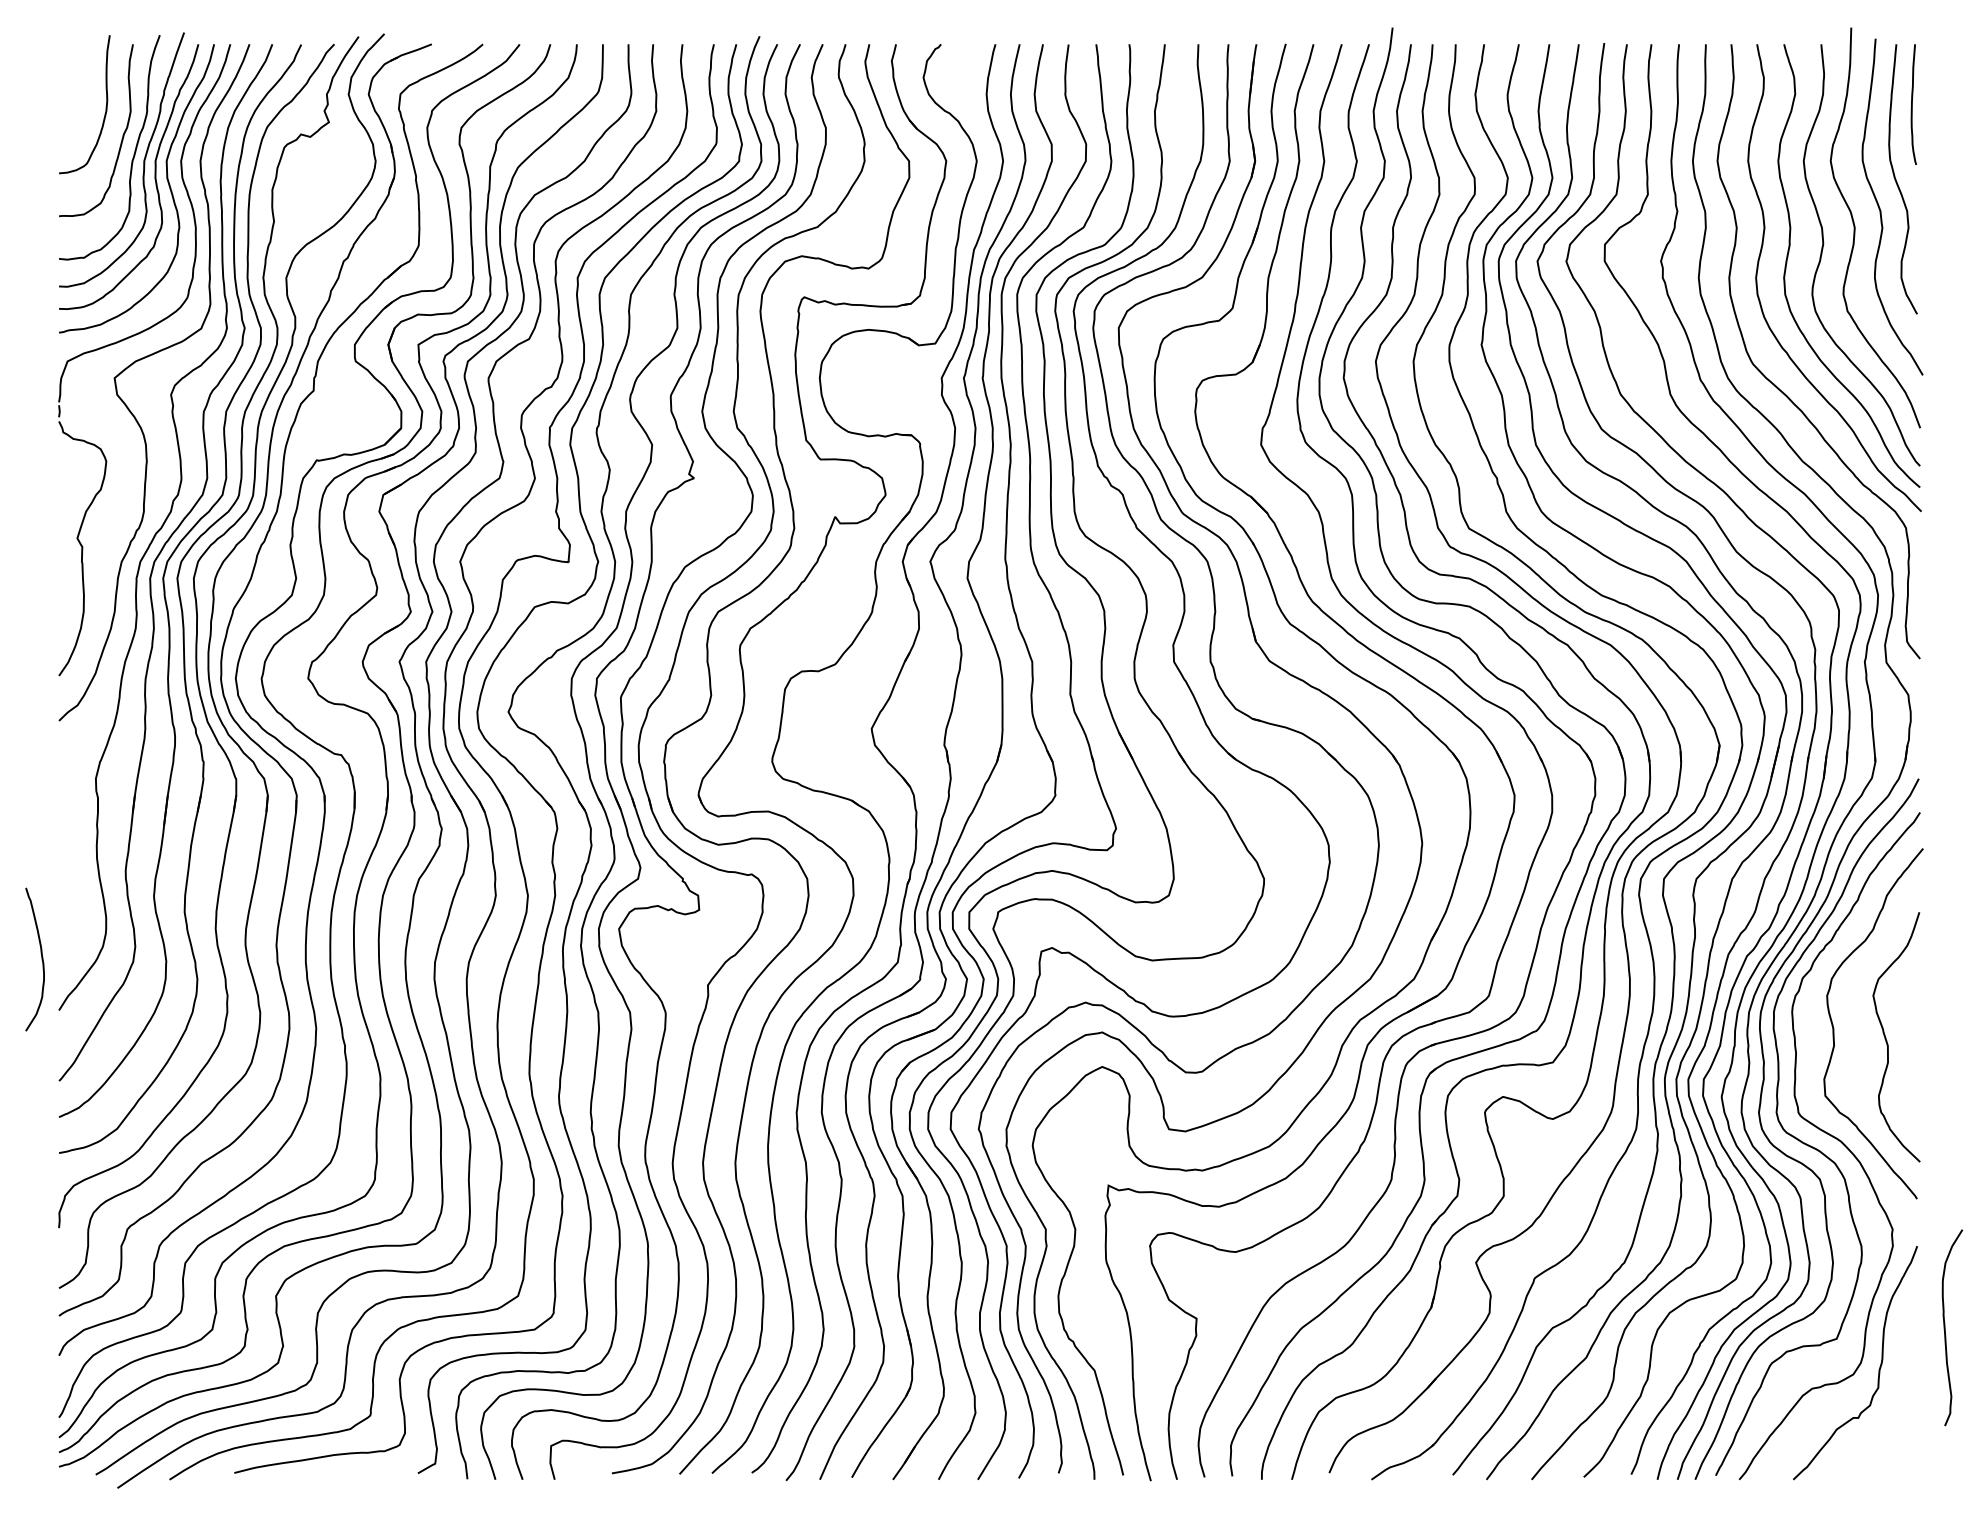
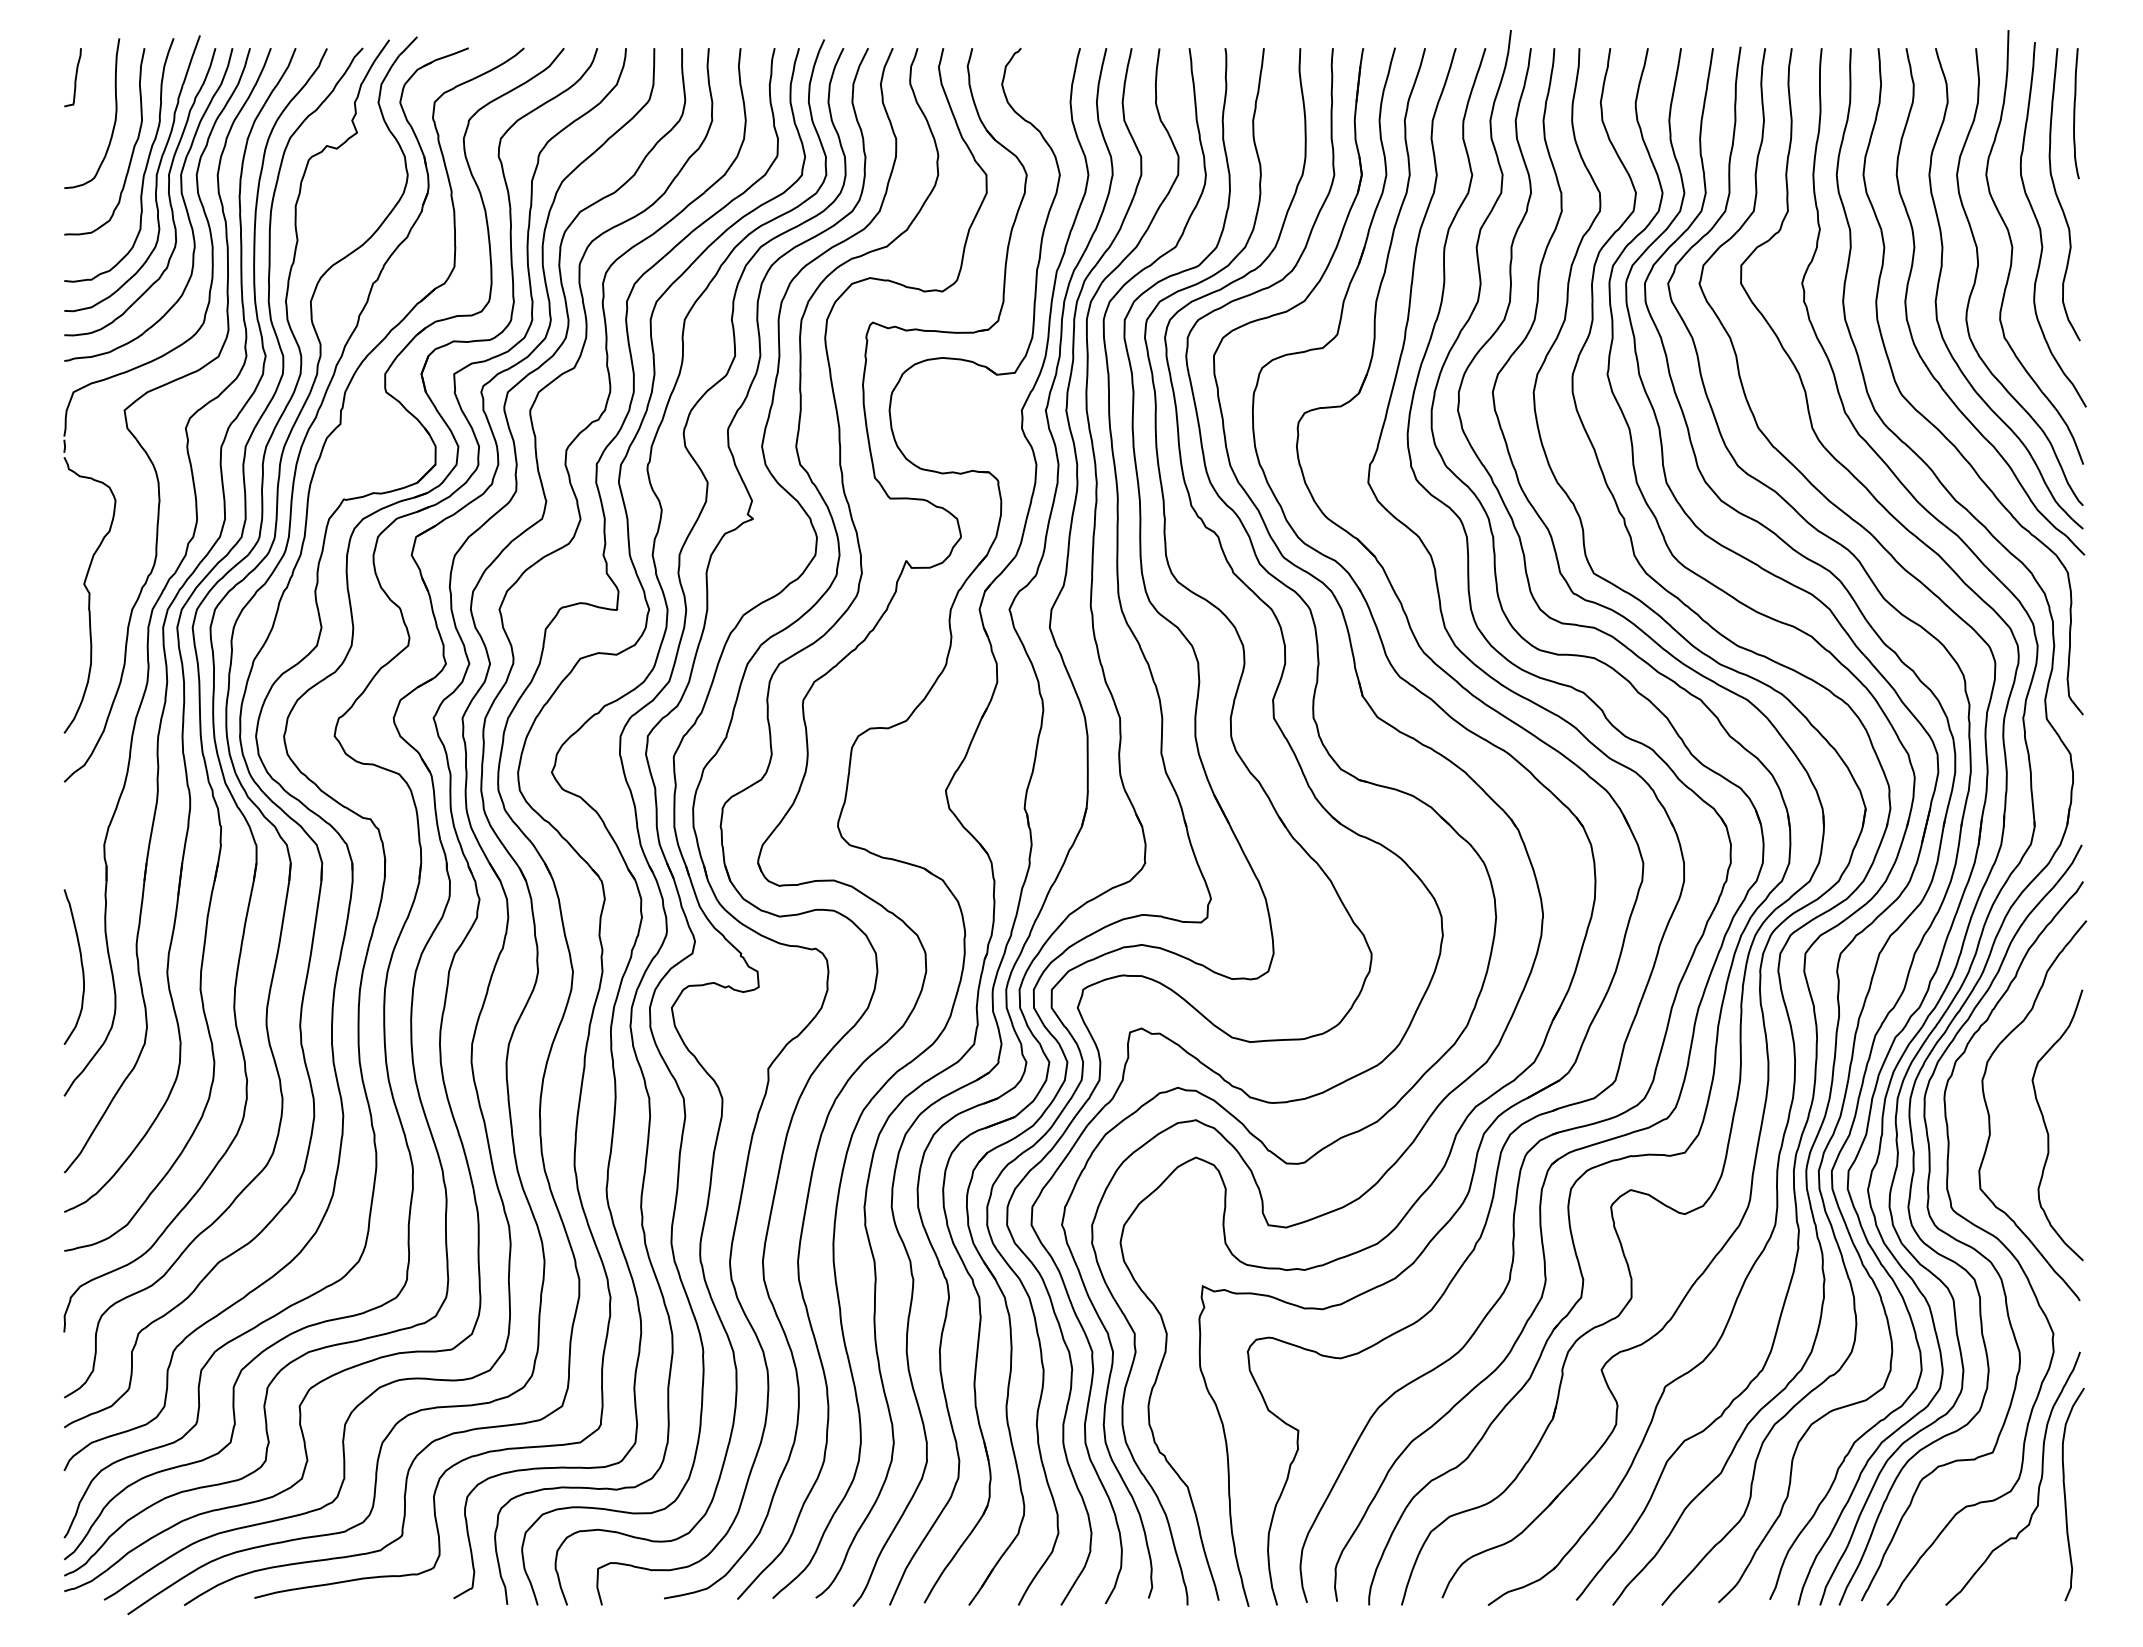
curve: (68, 73) -> (74, 79), added
curve: (41, 959) -> (81, 966), moved
curve: (1945, 1327) -> (2065, 1494), moved

